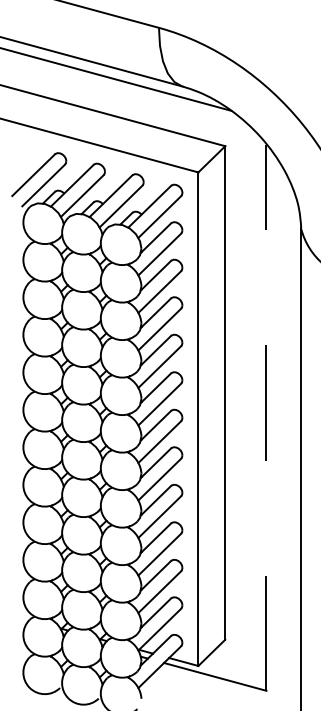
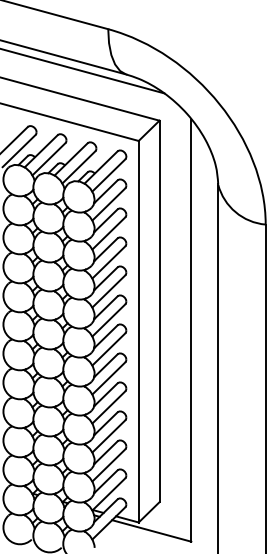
line: (266, 417) -> (191, 330), dashed -> solid

